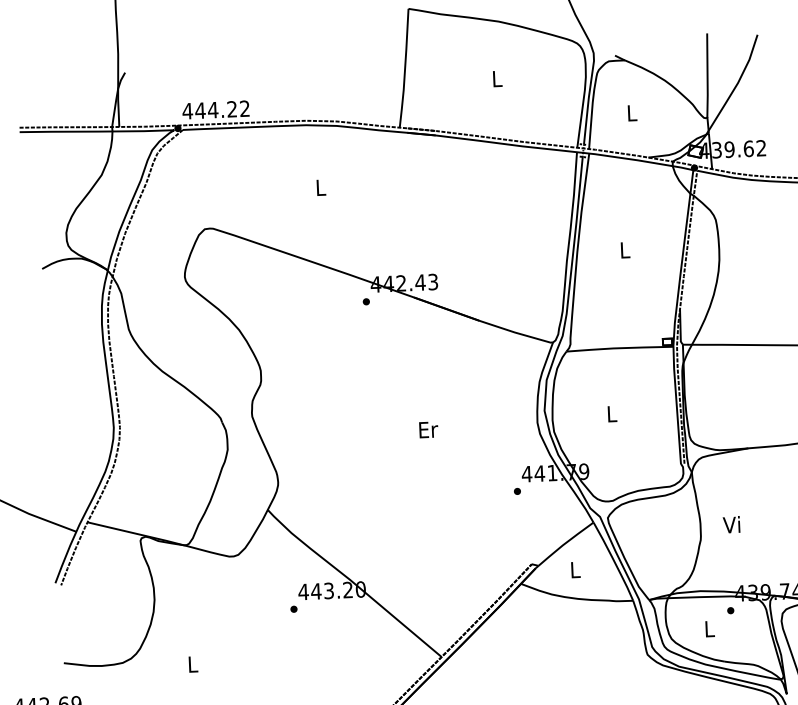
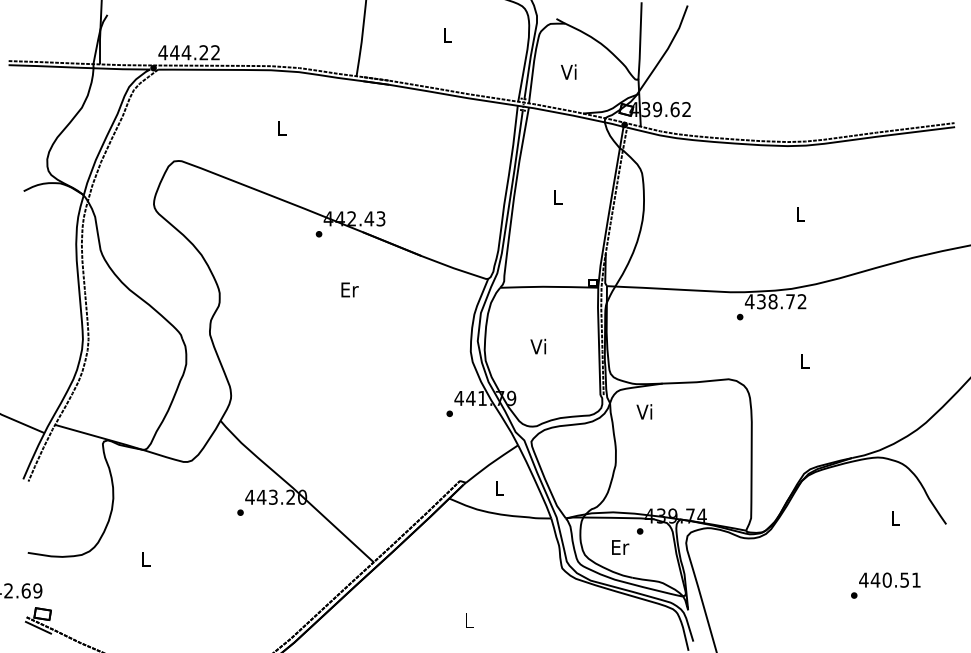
text: (630, 112) -> (568, 71), L -> Vi
text: (611, 413) -> (538, 346), L -> Vi
text: (428, 429) -> (349, 289), moved
text: (731, 524) -> (644, 411), moved
text: (710, 629) -> (620, 547), L -> Er

